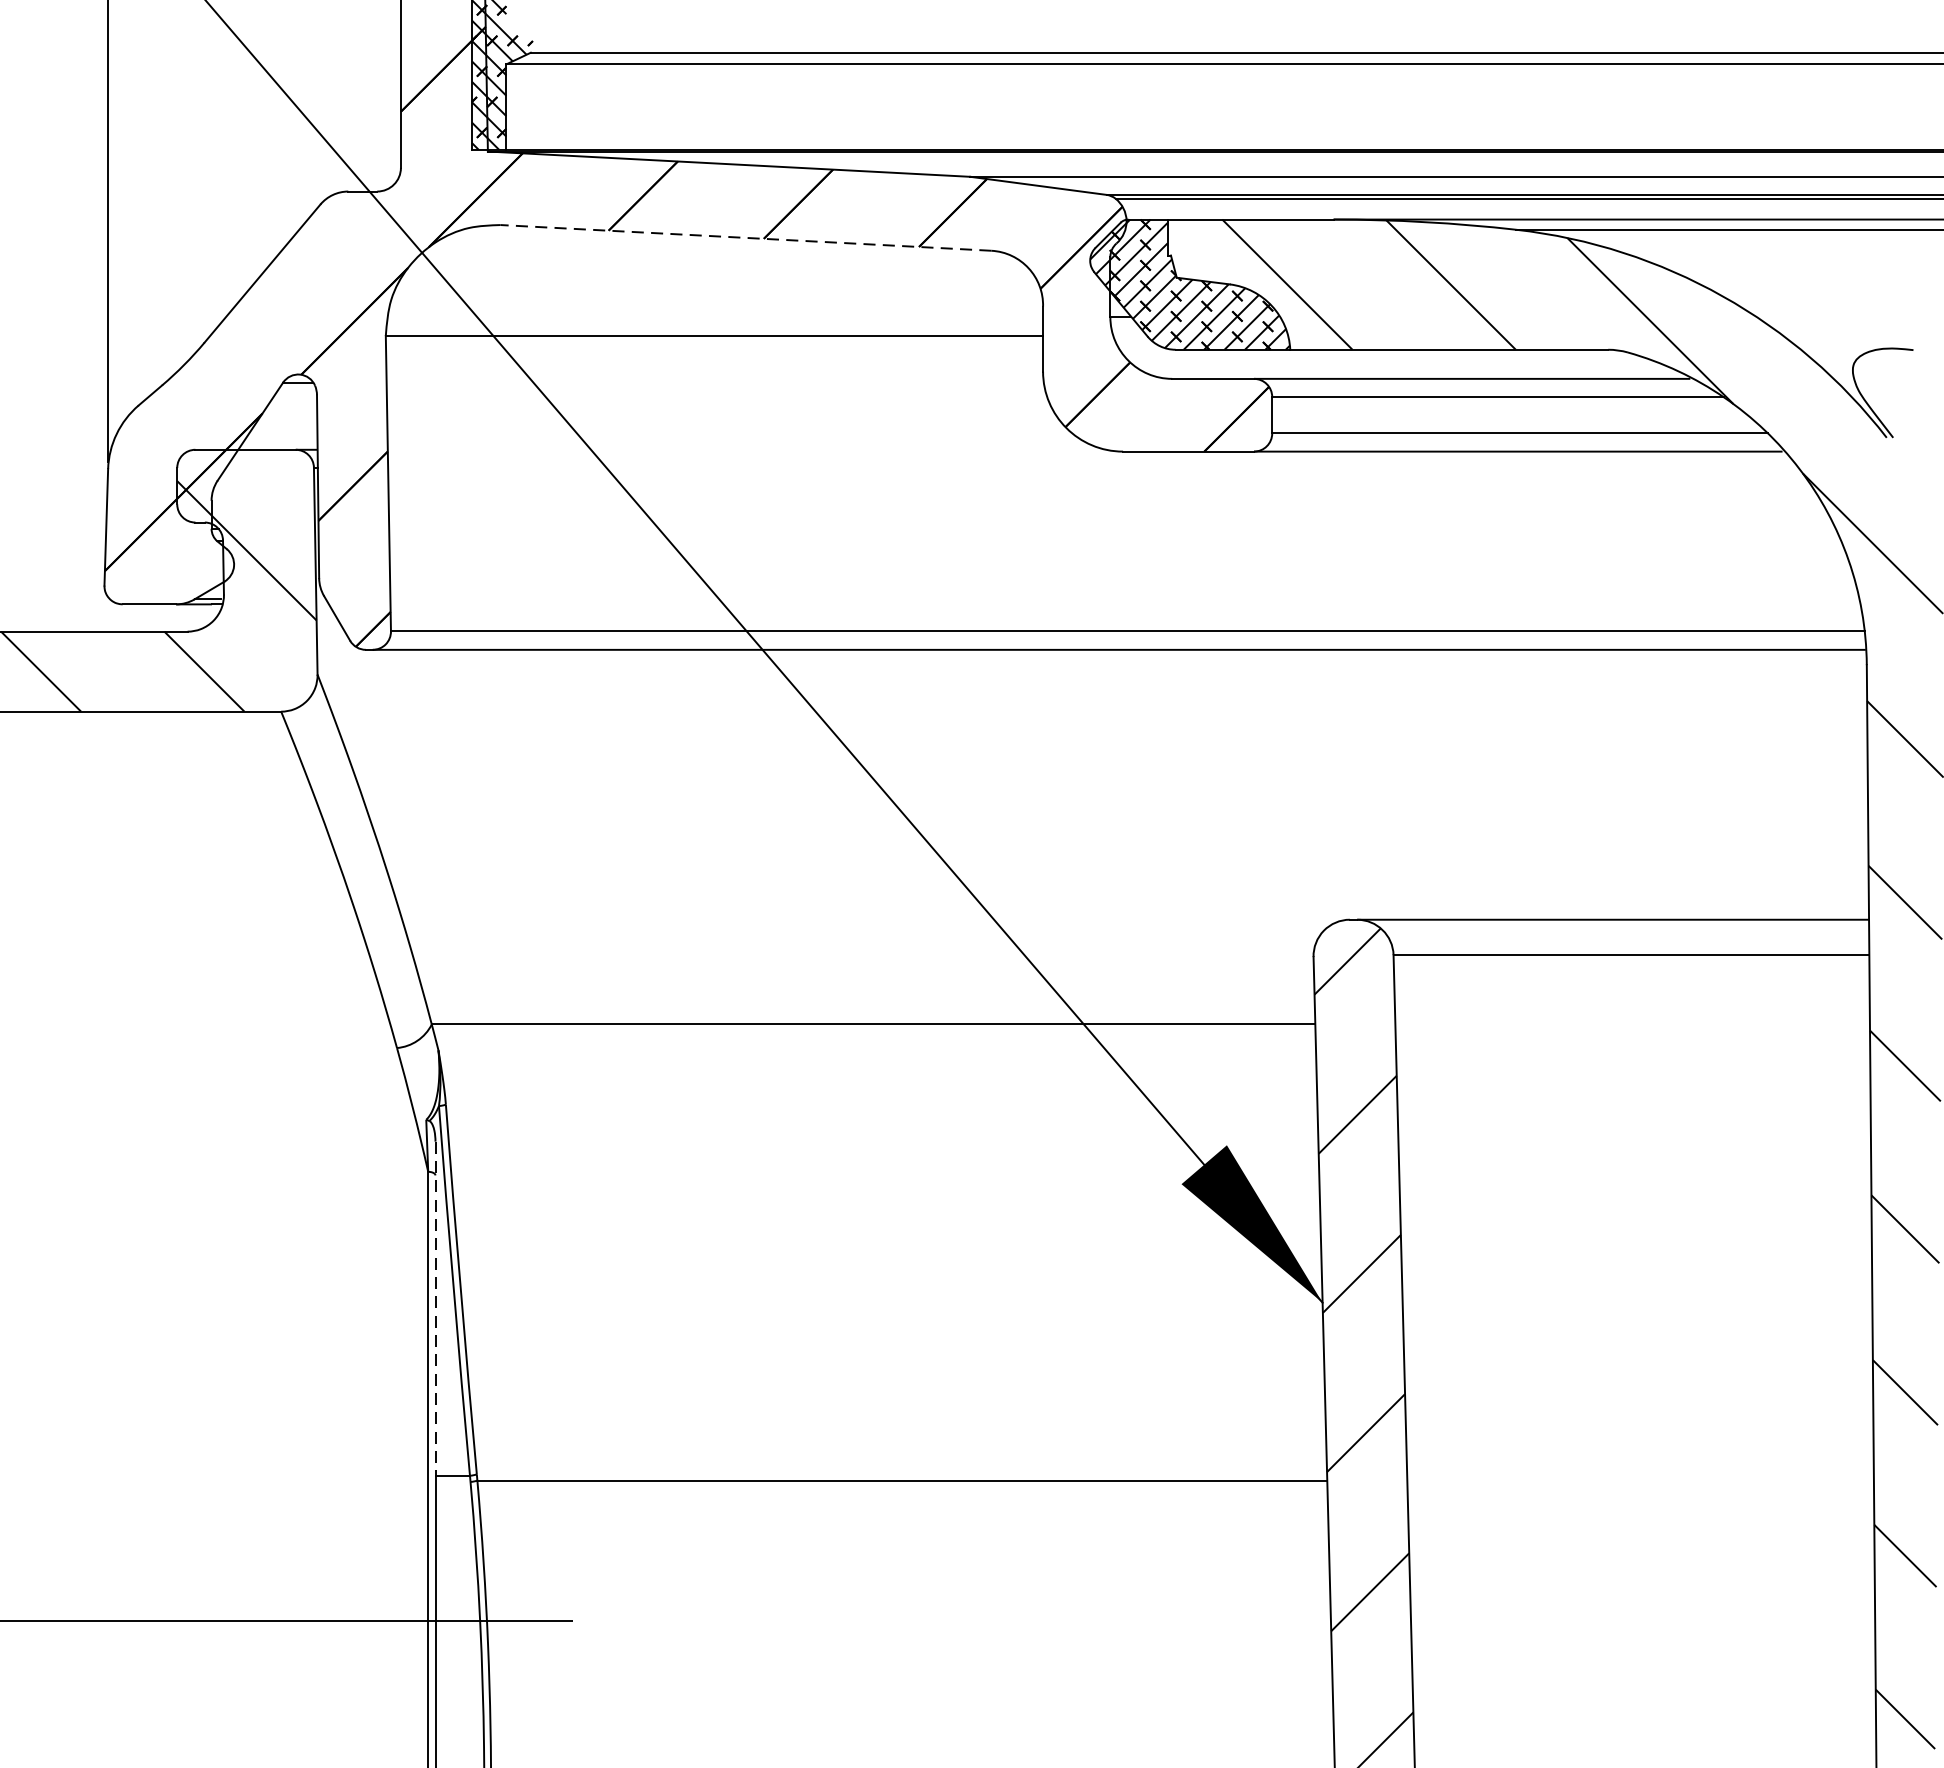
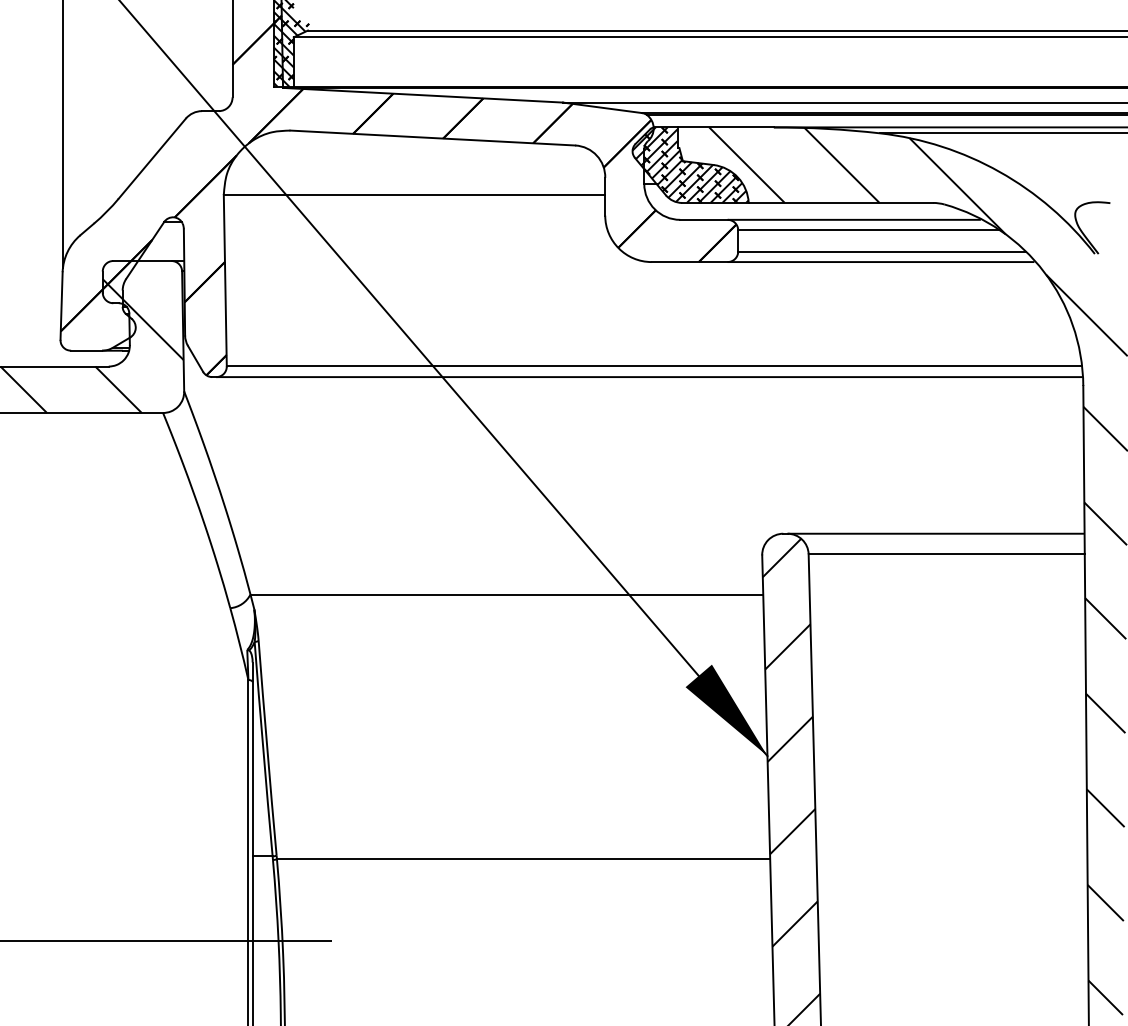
line: (745, 238) -> (432, 138), dashed -> solid
line: (435, 1308) -> (252, 759), dashed -> solid

